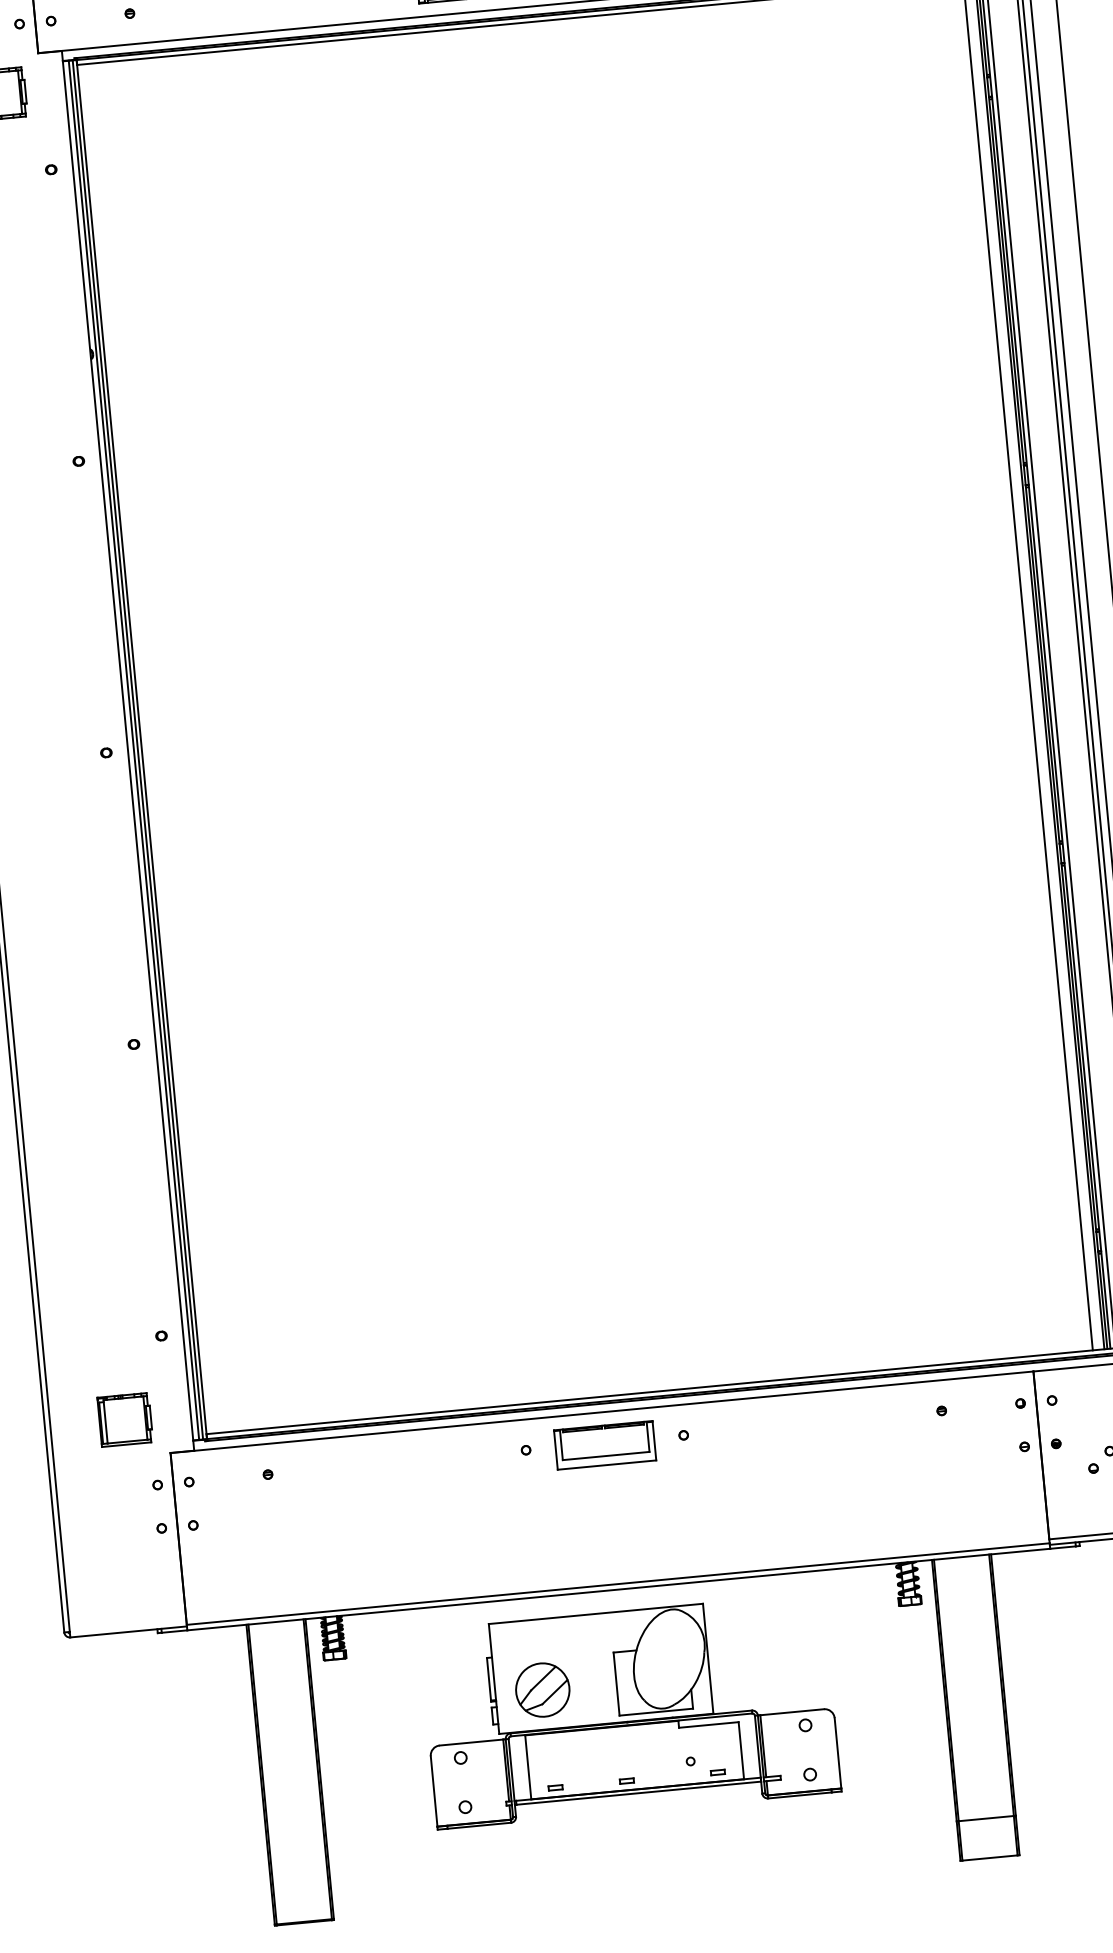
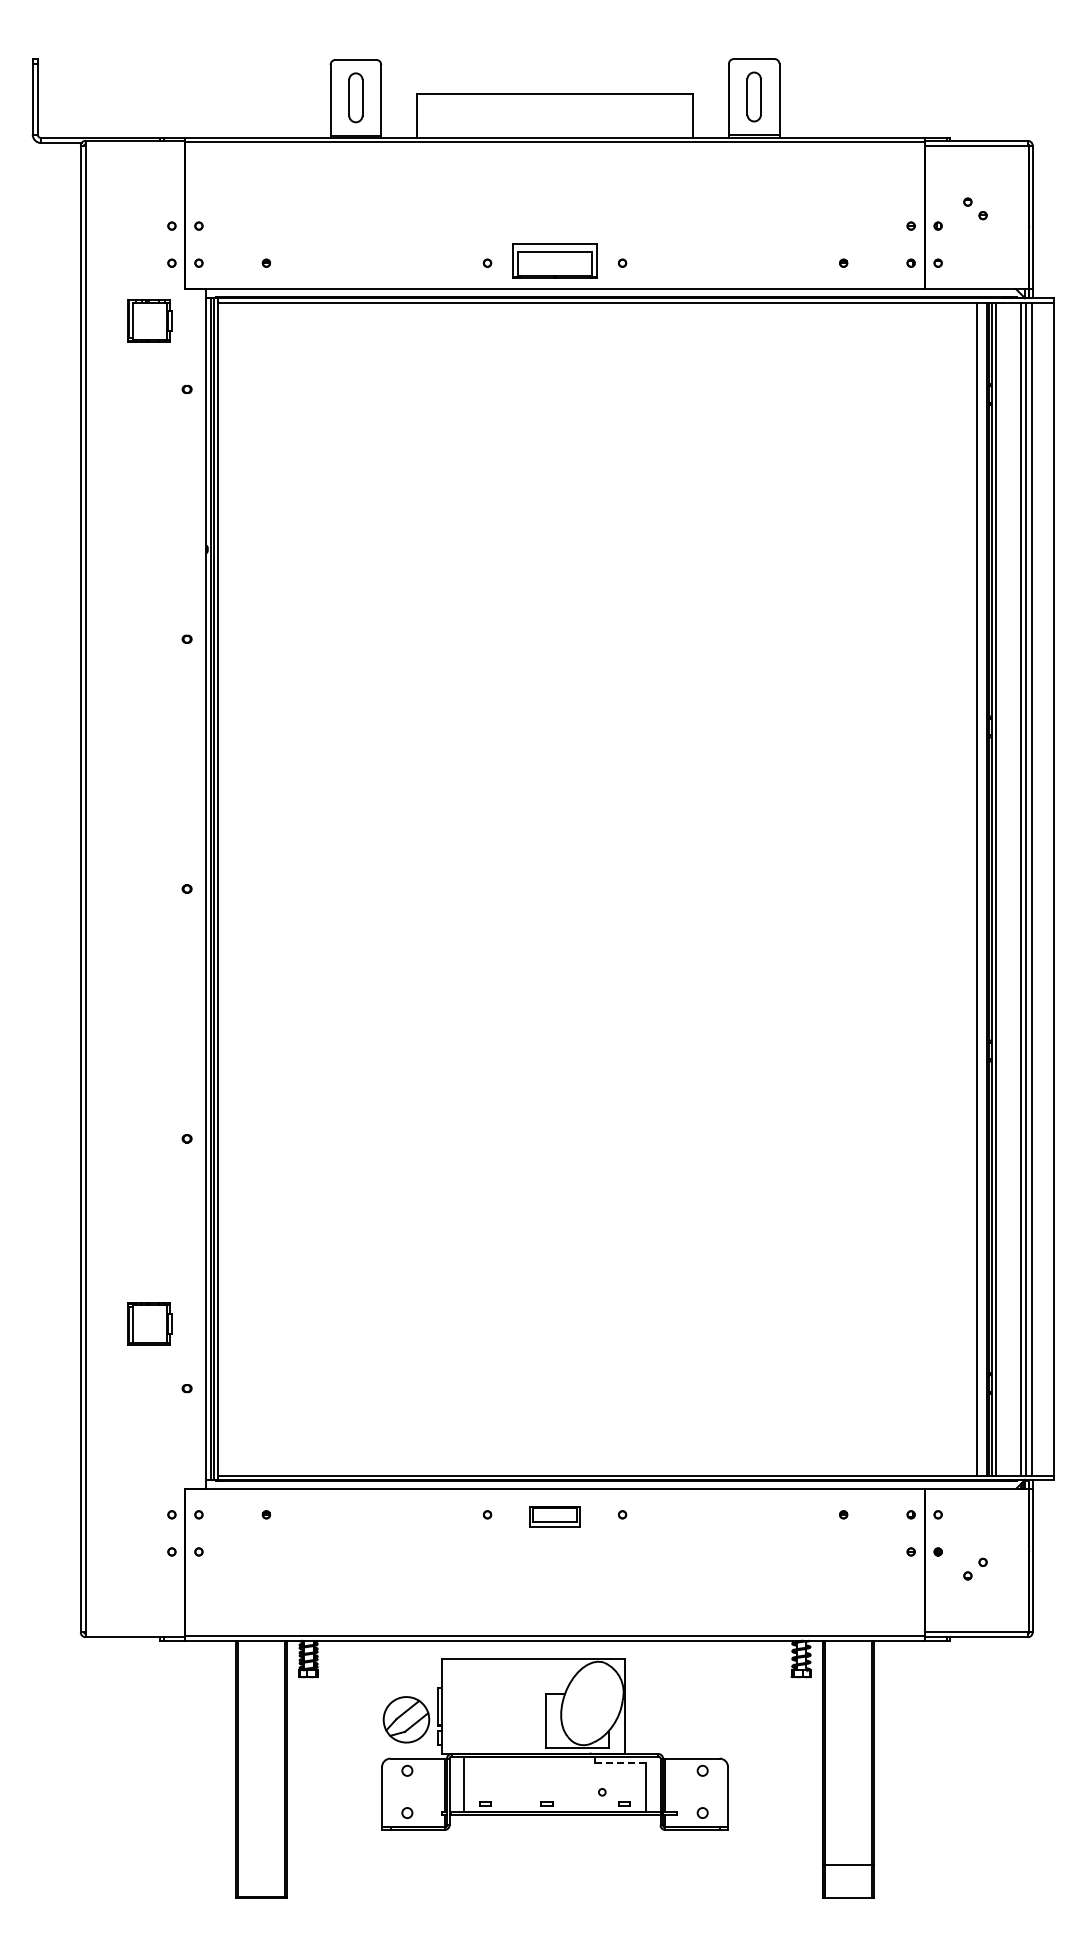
part: (125, 1419) -> (149, 1323), moved
part: (604, 1444) -> (554, 1516), size x0.6
part: (542, 1689) -> (406, 1719), moved
line: (708, 1724) -> (620, 1762), solid -> dashed

